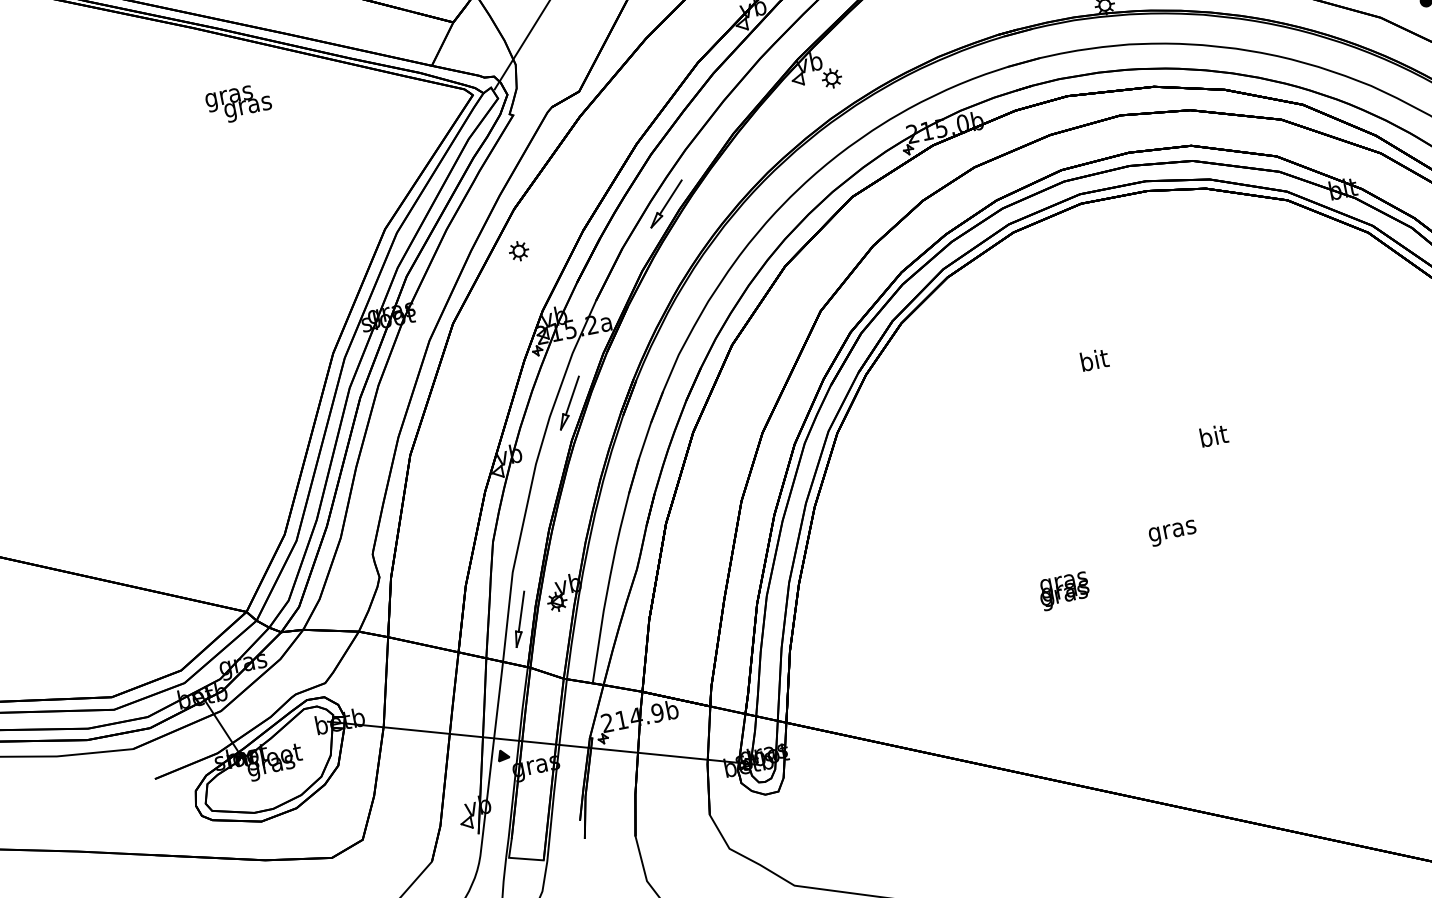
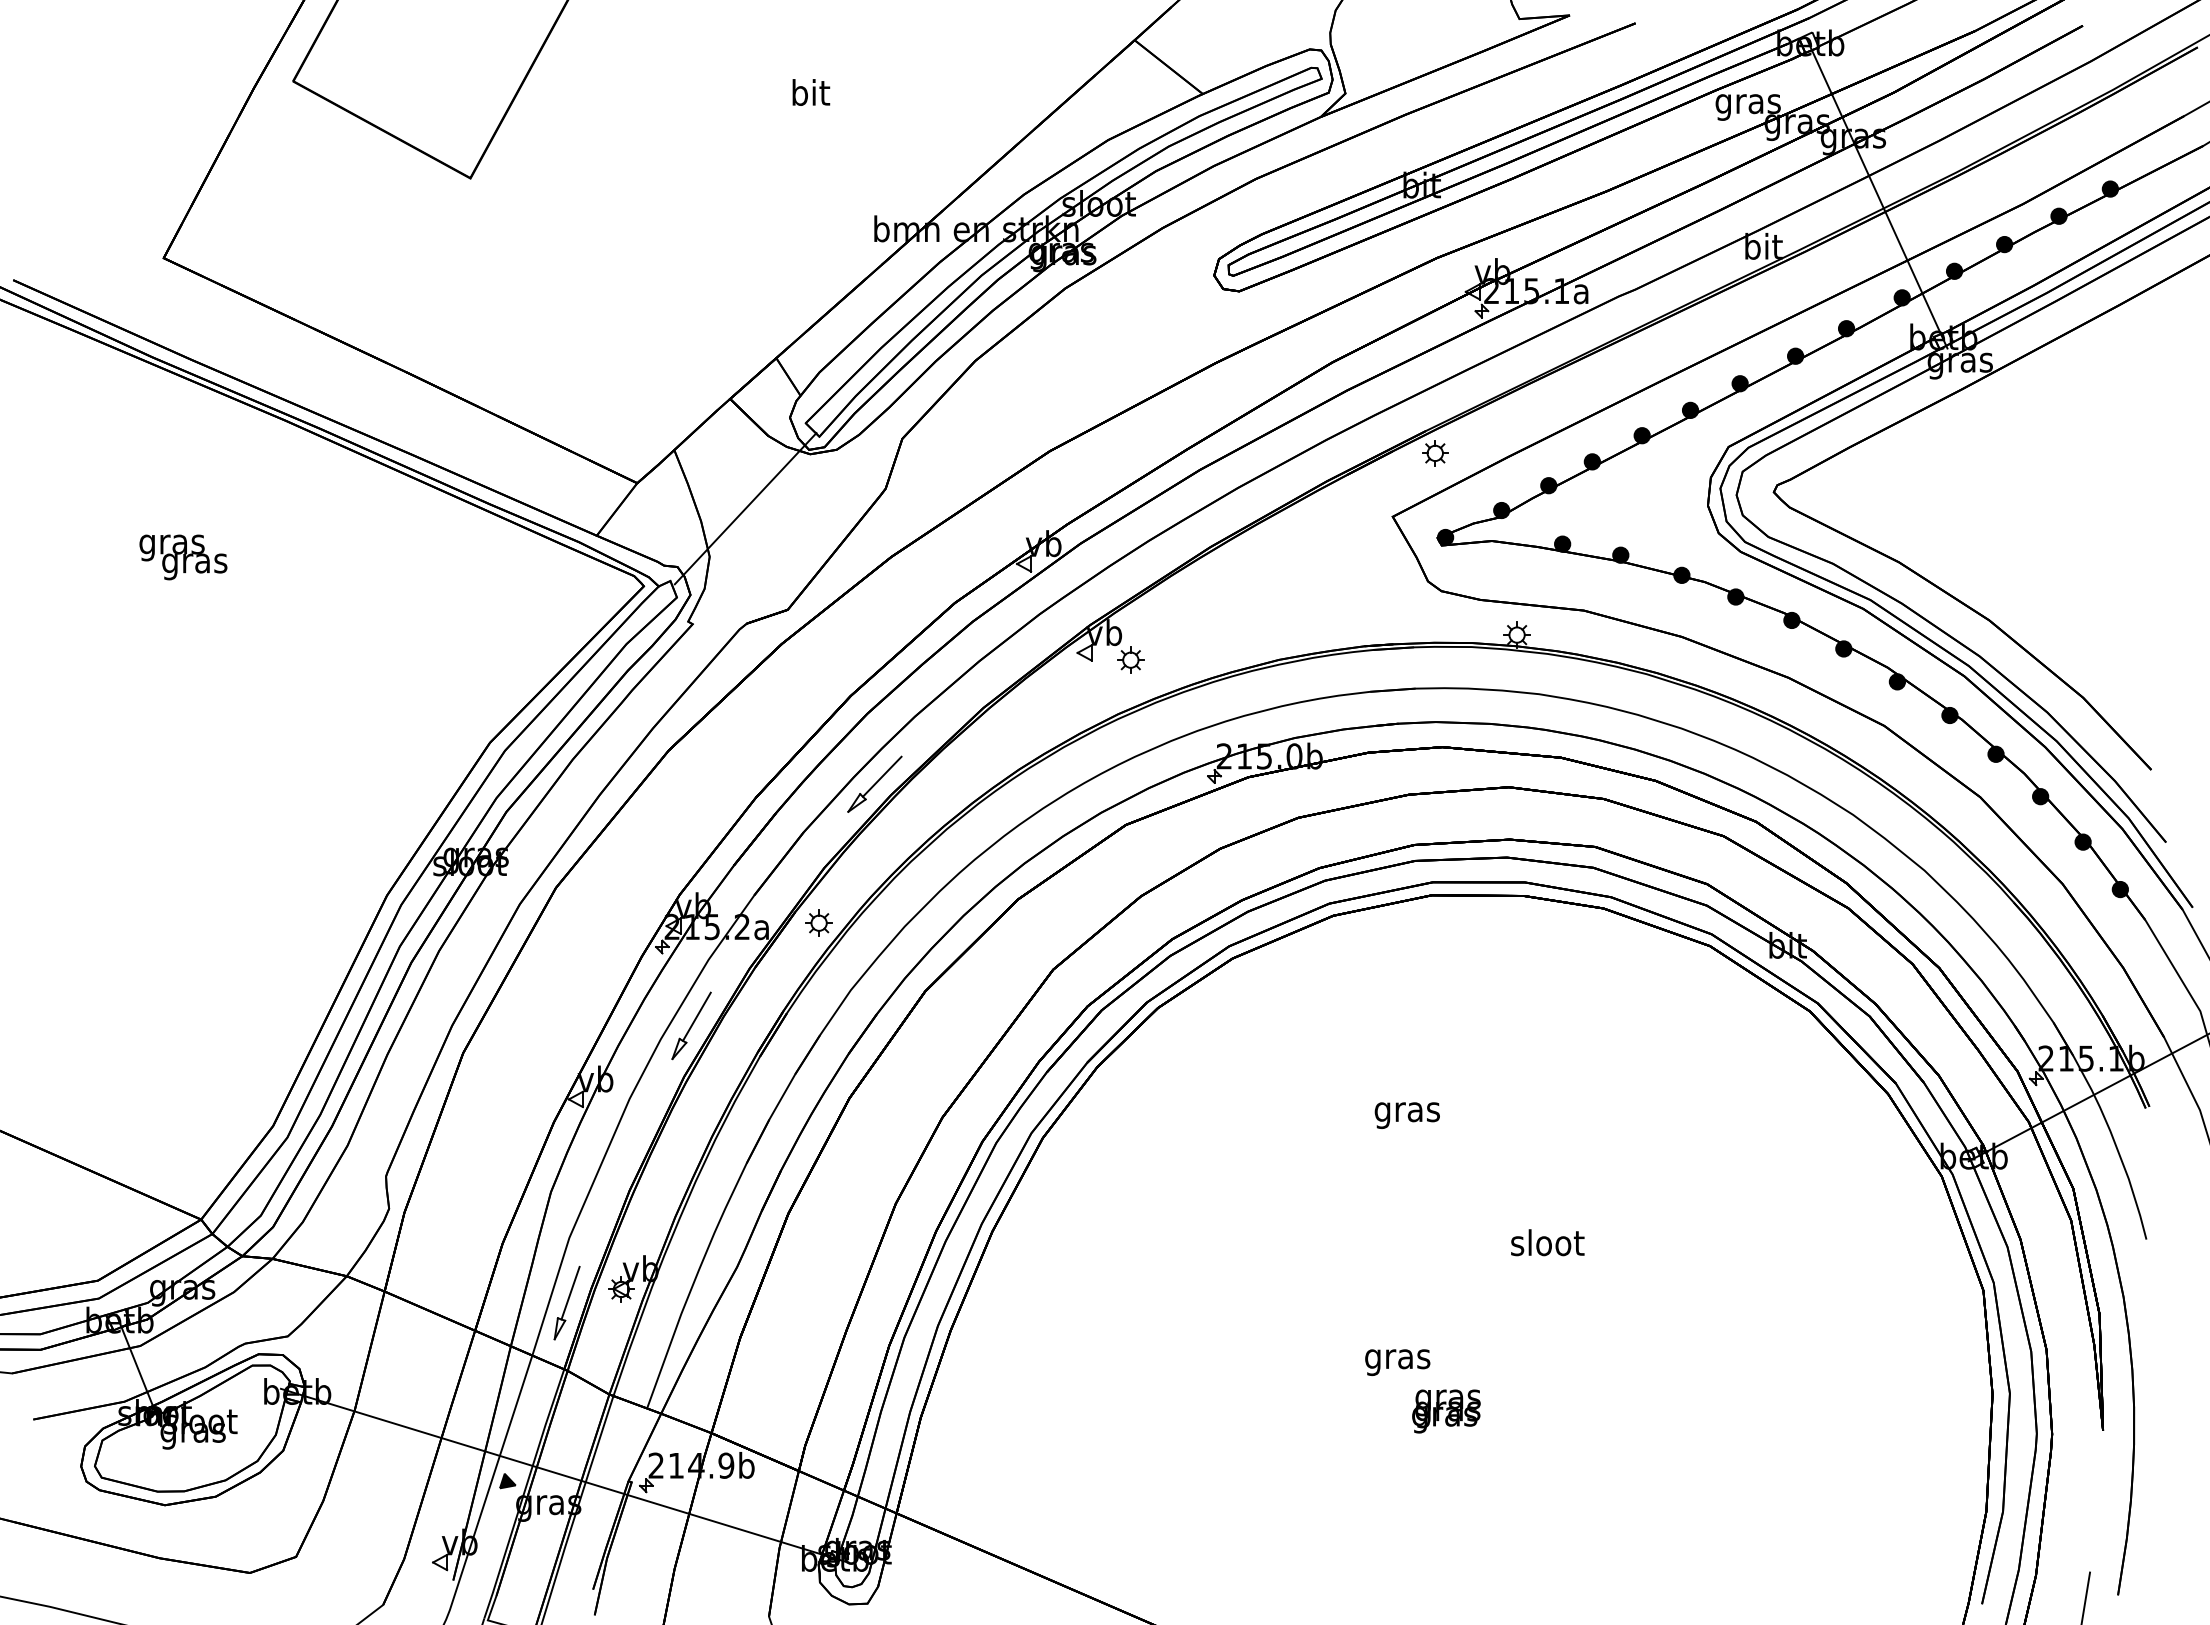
text: (239, 104) -> (183, 557), moved
part: (518, 250) -> (818, 922), moved
text: (1093, 362) -> (1406, 1111), bit -> gras
text: (1213, 435) -> (1547, 1242), bit -> sloot
text: (1172, 533) -> (1397, 1362), moved
text: (1064, 591) -> (1446, 1411), moved

